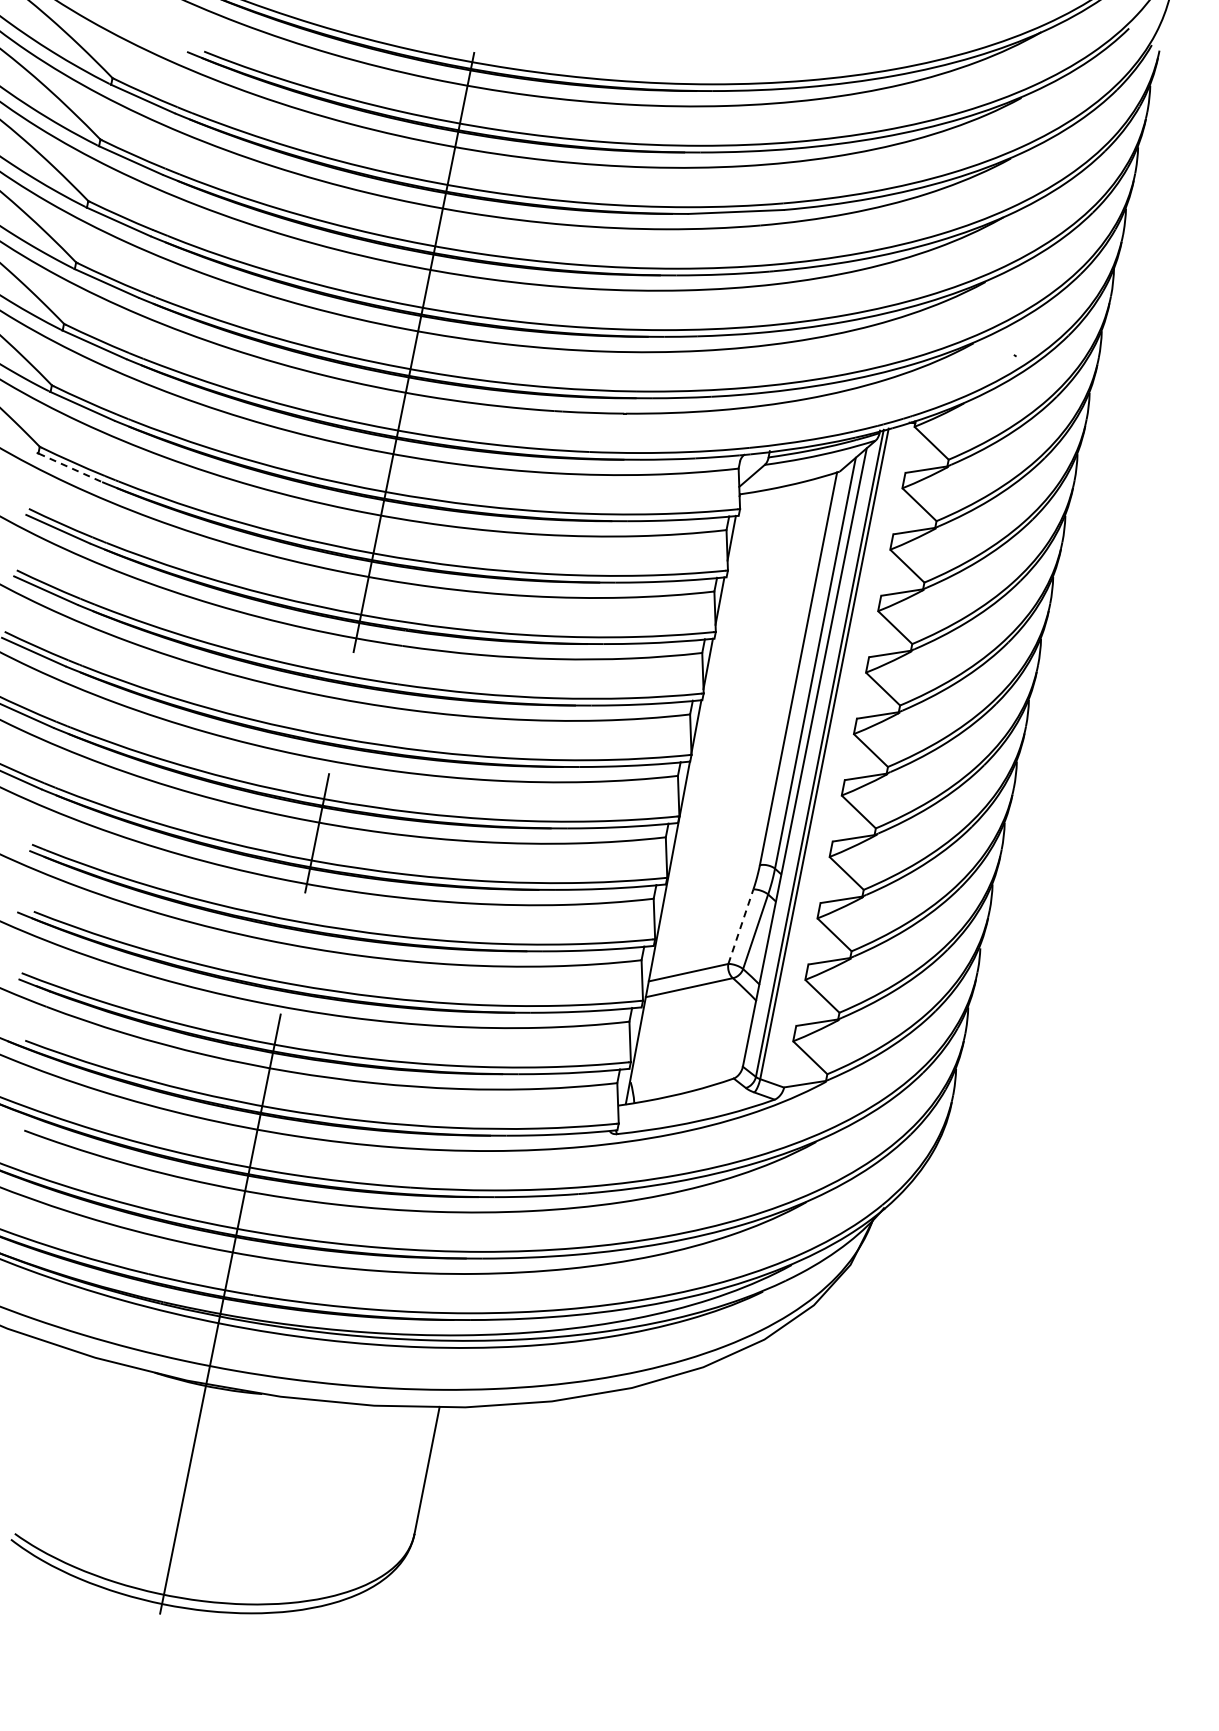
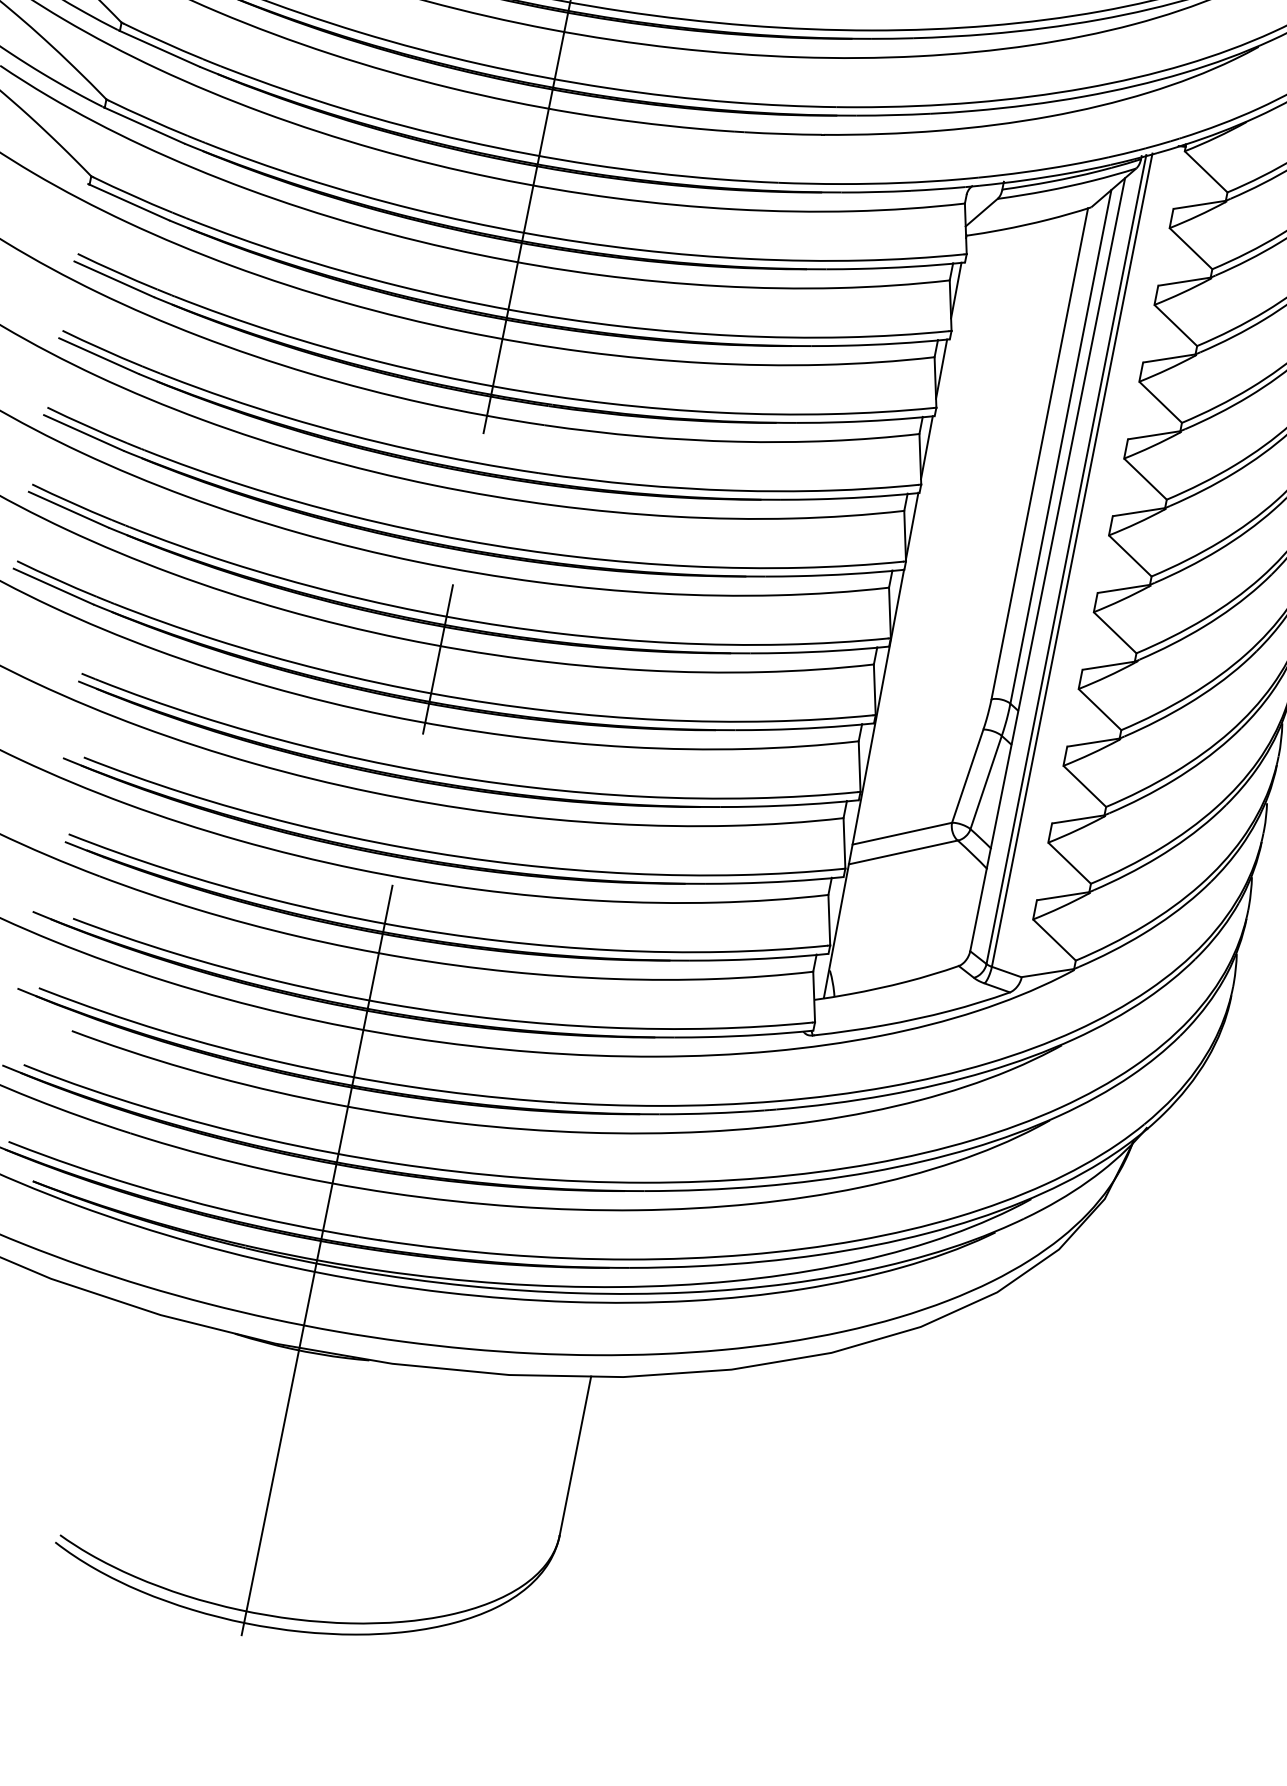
line: (70, 467) -> (129, 202), dashed -> solid
line: (741, 926) -> (968, 775), dashed -> solid

